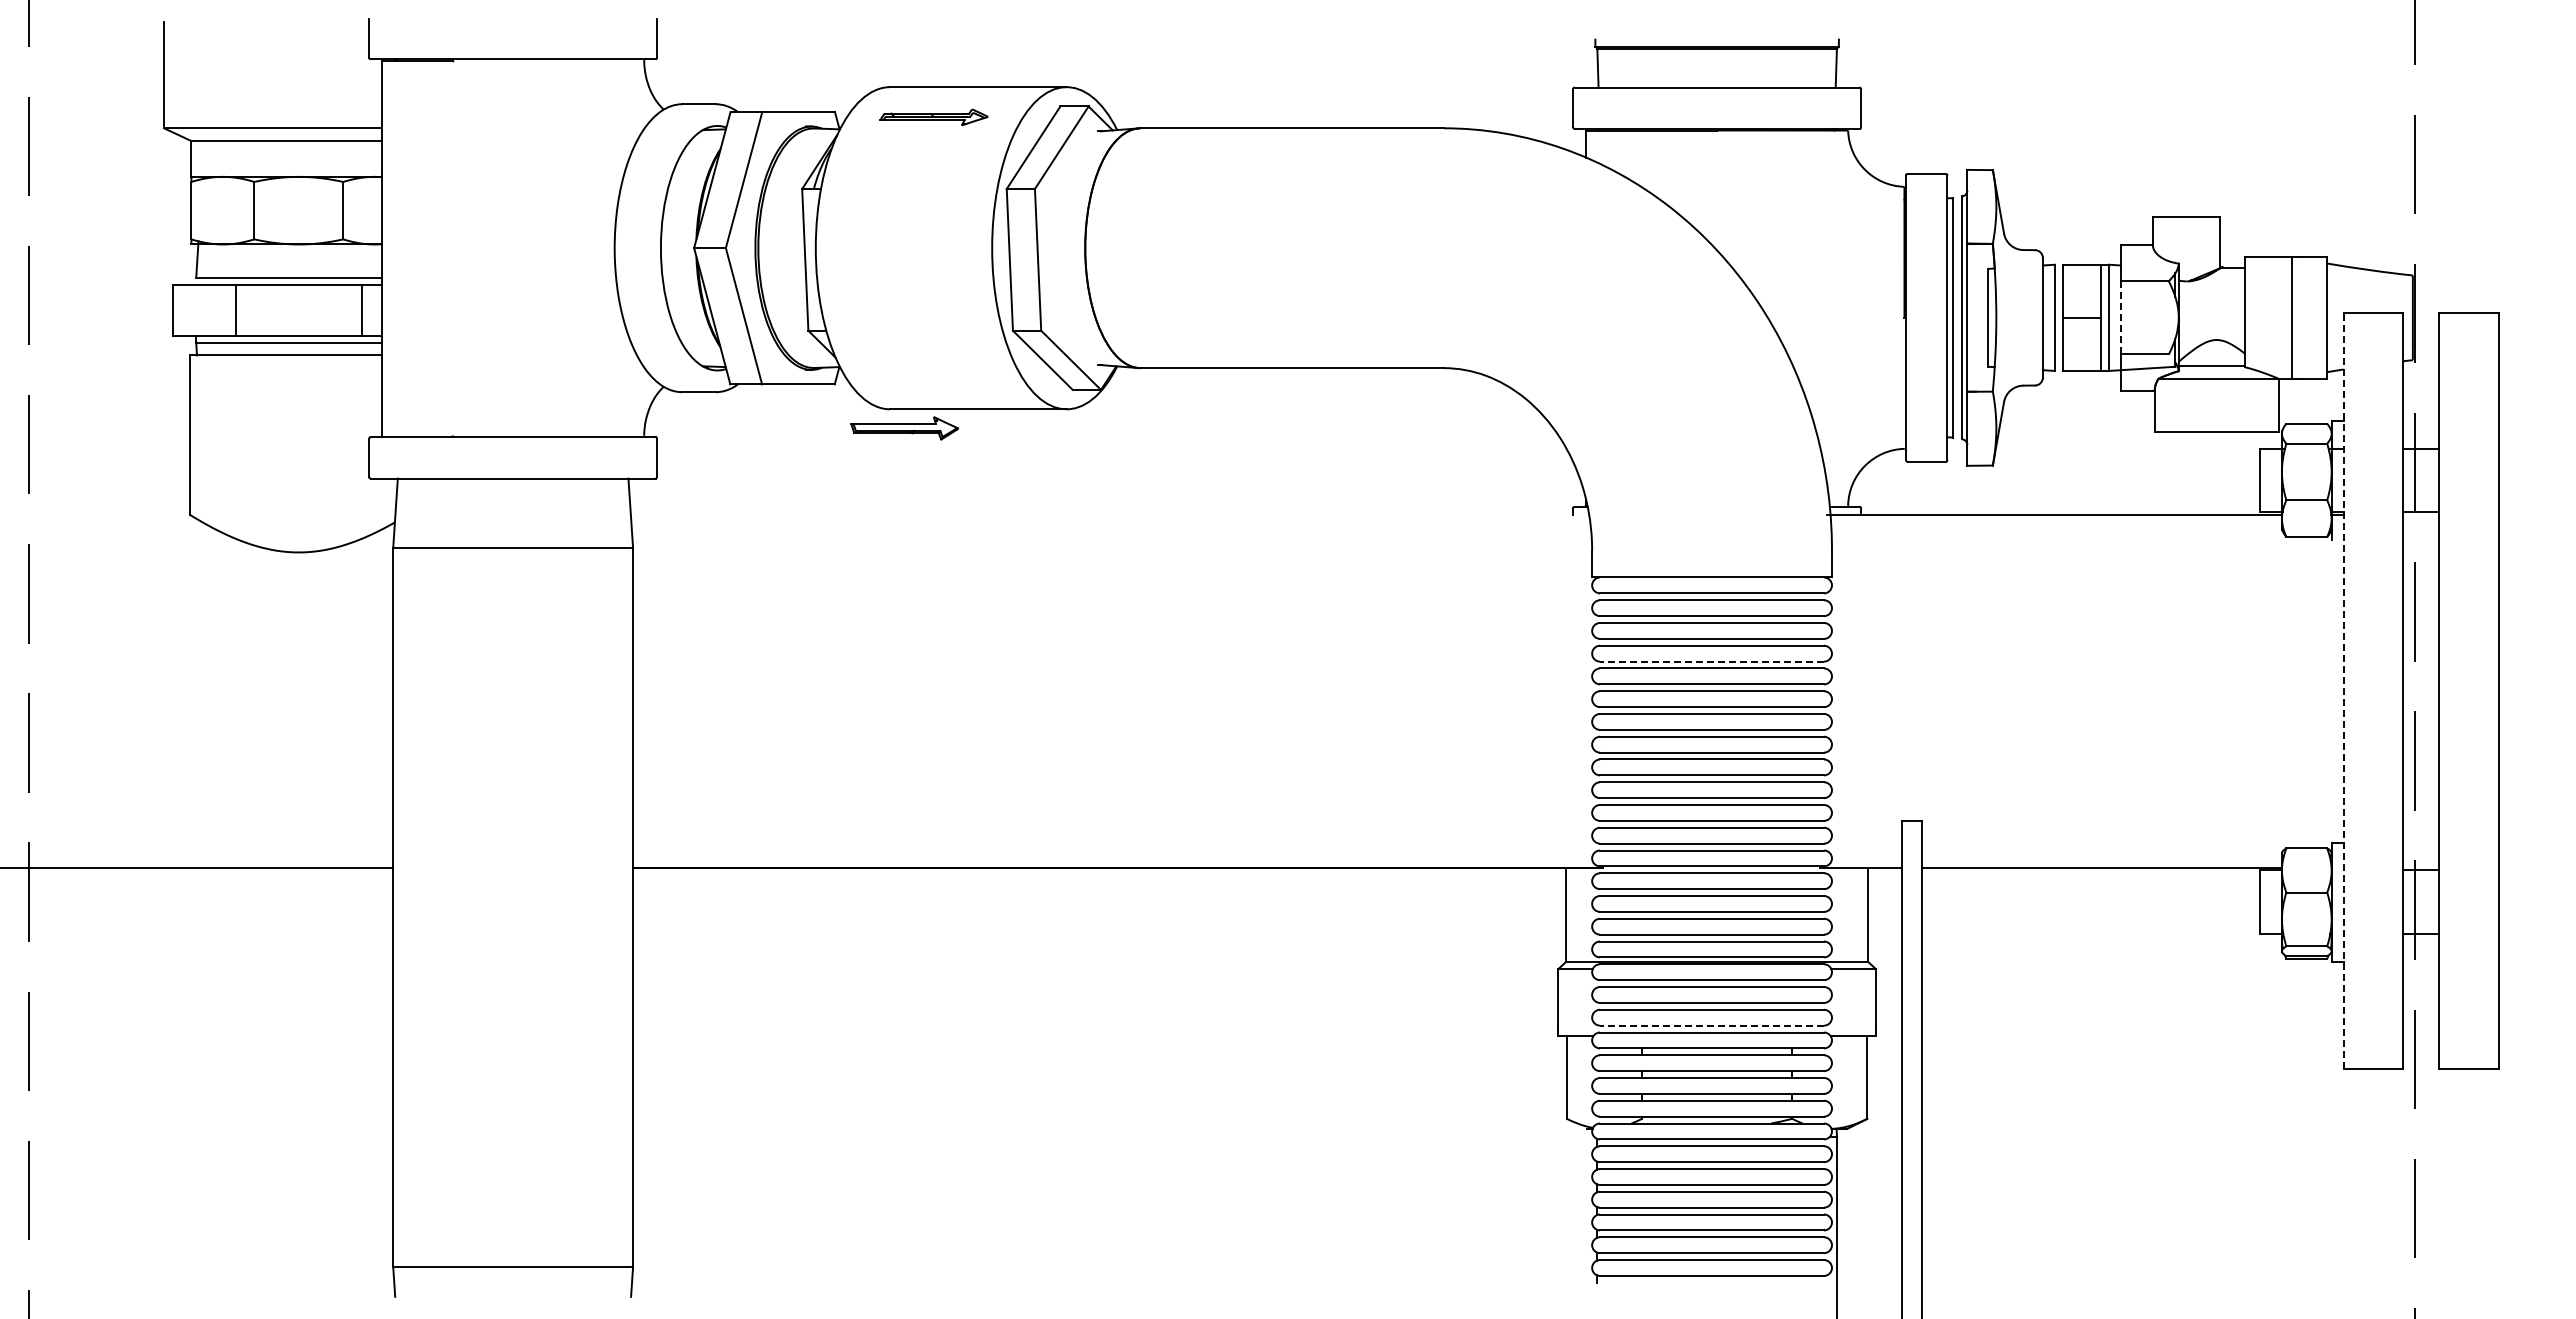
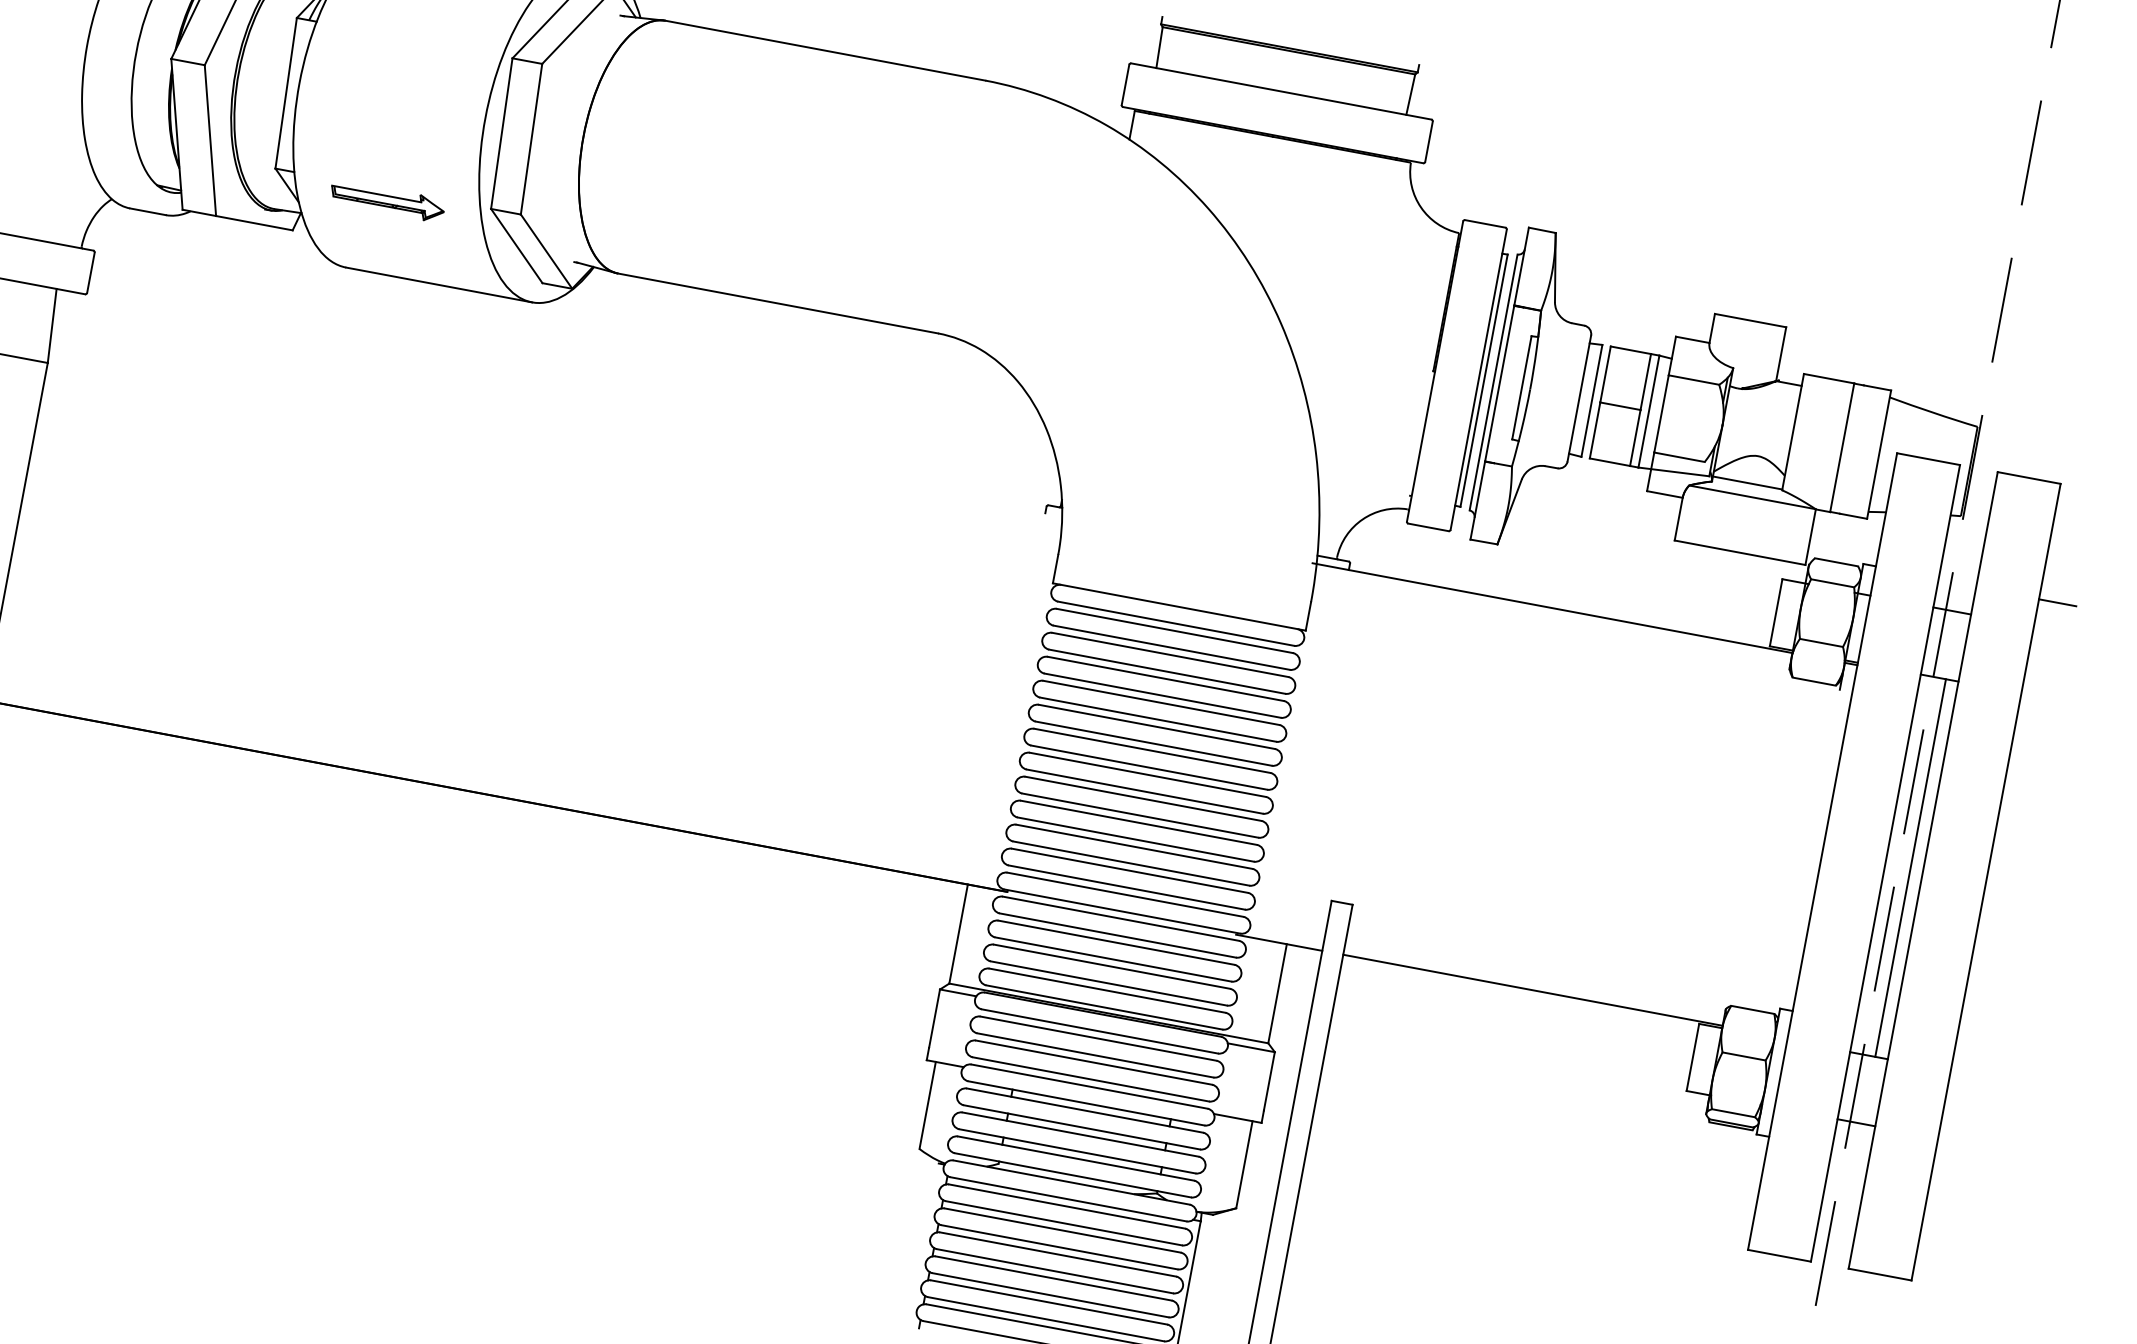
line: (2120, 317) -> (1661, 413), dashed -> solid
line: (2516, 423) -> (2057, 603), added
part: (904, 428) -> (387, 201), moved
line: (1712, 661) -> (1163, 695), dashed -> solid
line: (2343, 691) -> (1822, 851), dashed -> solid
line: (2427, 691) -> (1910, 868), added
line: (1712, 1025) -> (1091, 1079), dashed -> solid

